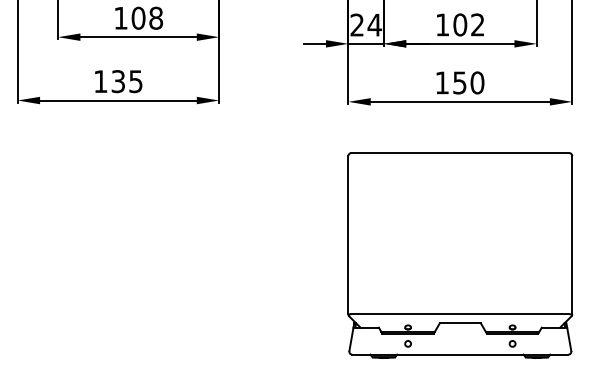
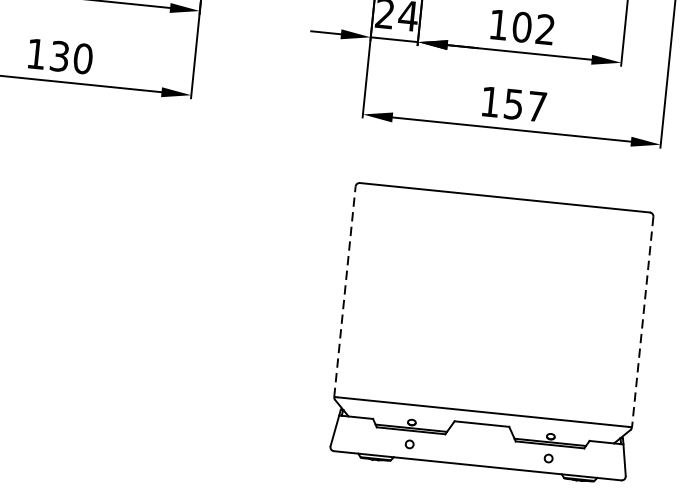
text: (135, 81) -> (82, 58), 135 -> 130
text: (477, 82) -> (537, 106), 150 -> 157
line: (348, 234) -> (345, 290), solid -> dashed
line: (572, 235) -> (642, 322), solid -> dashed

